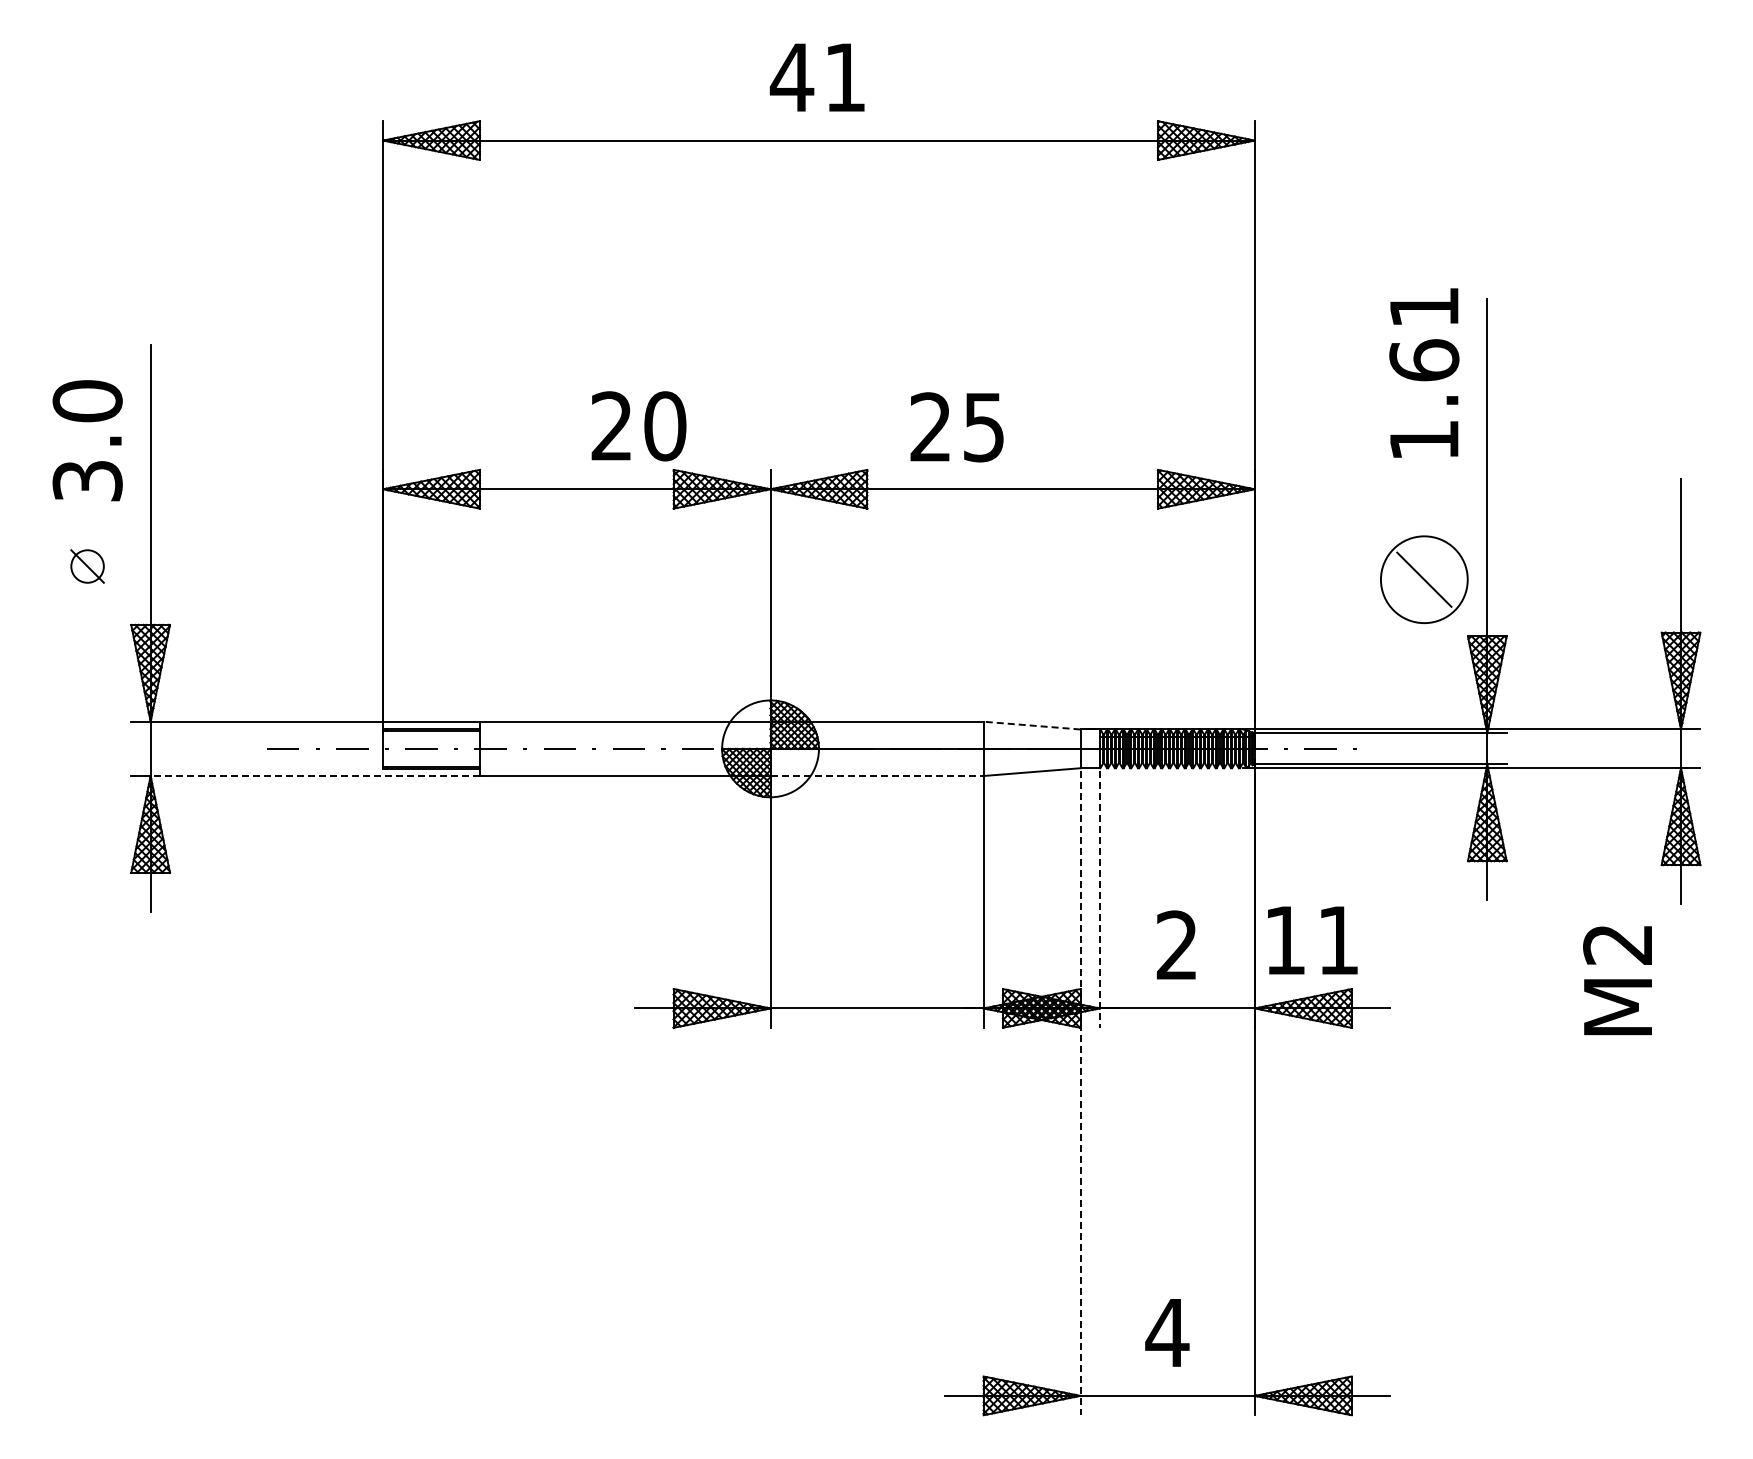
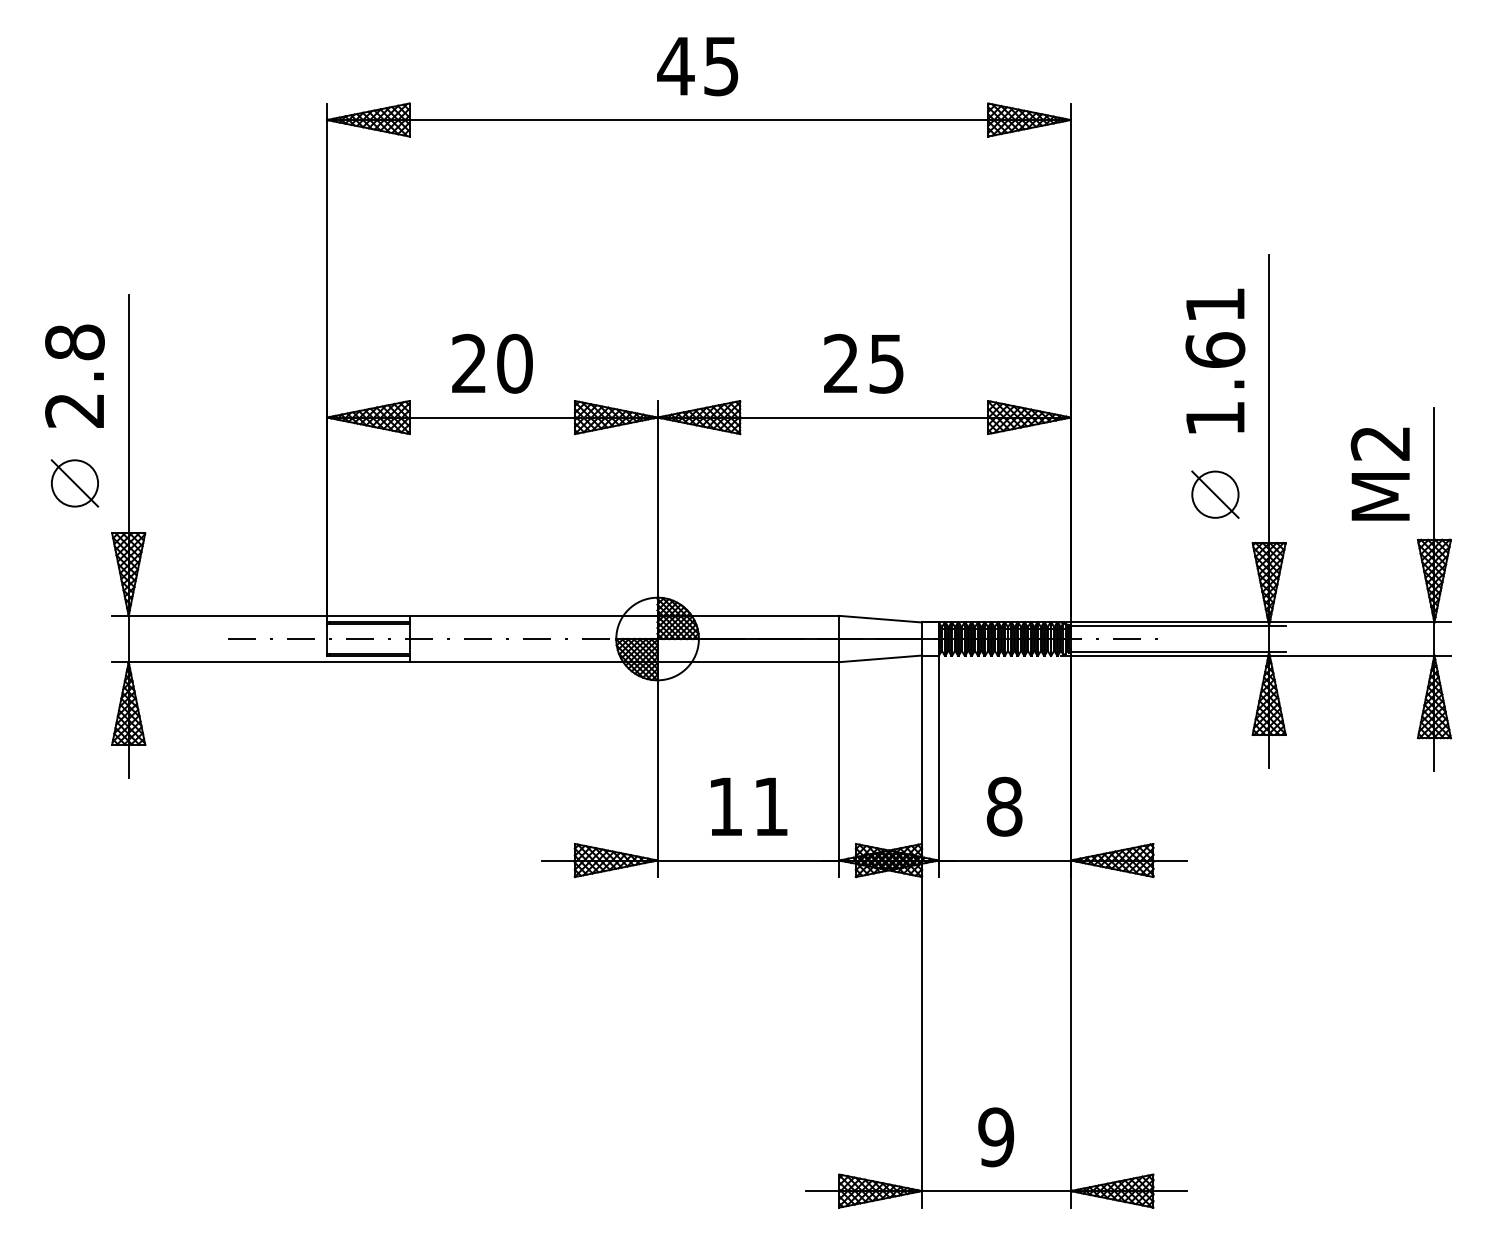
text: (844, 77) -> (720, 66), 41 -> 45
text: (1424, 372) -> (1215, 360), moved
text: (638, 426) -> (492, 363), moved
text: (956, 427) -> (863, 363), moved
text: (87, 440) -> (74, 375), 3.0 -> 2.8
part: (87, 566) -> (74, 483), size x1.67
circle: (1424, 579) -> (1215, 494), size x0.62
line: (1032, 725) -> (881, 619), dashed -> solid
line: (315, 775) -> (269, 661), dashed -> solid
line: (877, 775) -> (748, 661), dashed -> solid
line: (1099, 894) -> (938, 763), dashed -> solid
text: (1312, 940) -> (748, 806), moved
text: (1177, 945) -> (1004, 806), 2 -> 8
text: (1617, 980) -> (1380, 474), moved
line: (1080, 1088) -> (922, 928), dashed -> solid
text: (1167, 1332) -> (996, 1136), 4 -> 9

